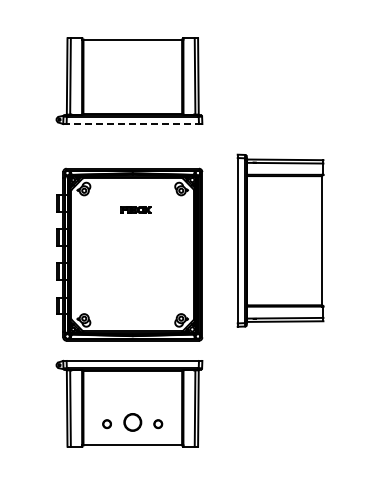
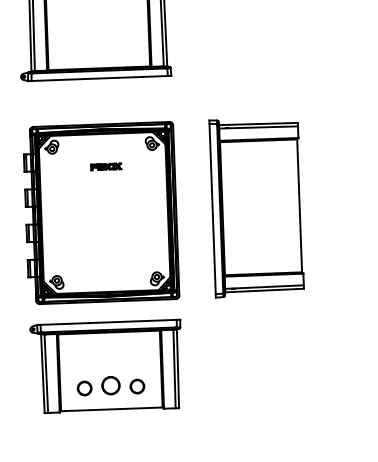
line: (132, 124) -> (99, 78), dashed -> solid
part: (280, 240) -> (256, 207), moved
circle: (106, 423) -> (83, 387), size x1.67
circle: (157, 423) -> (136, 385), size x1.67

